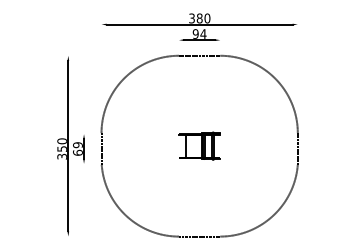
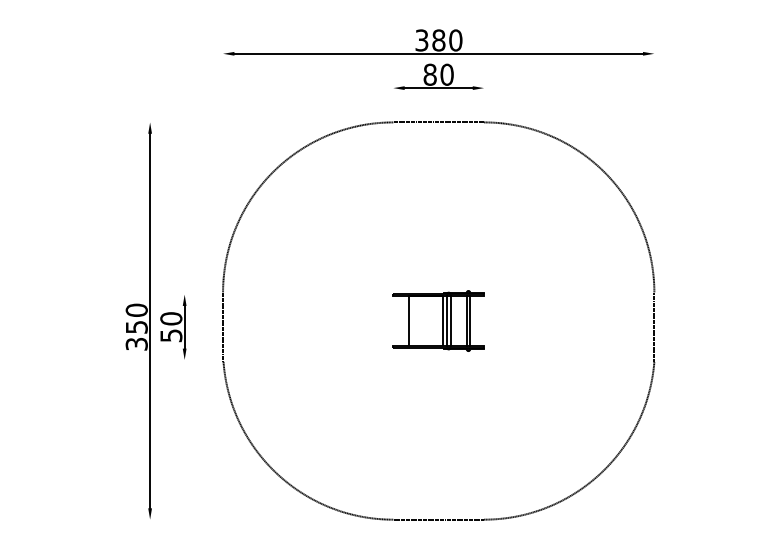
text: (199, 33) -> (438, 73), 94 -> 80
text: (77, 148) -> (170, 326), 69 -> 50

